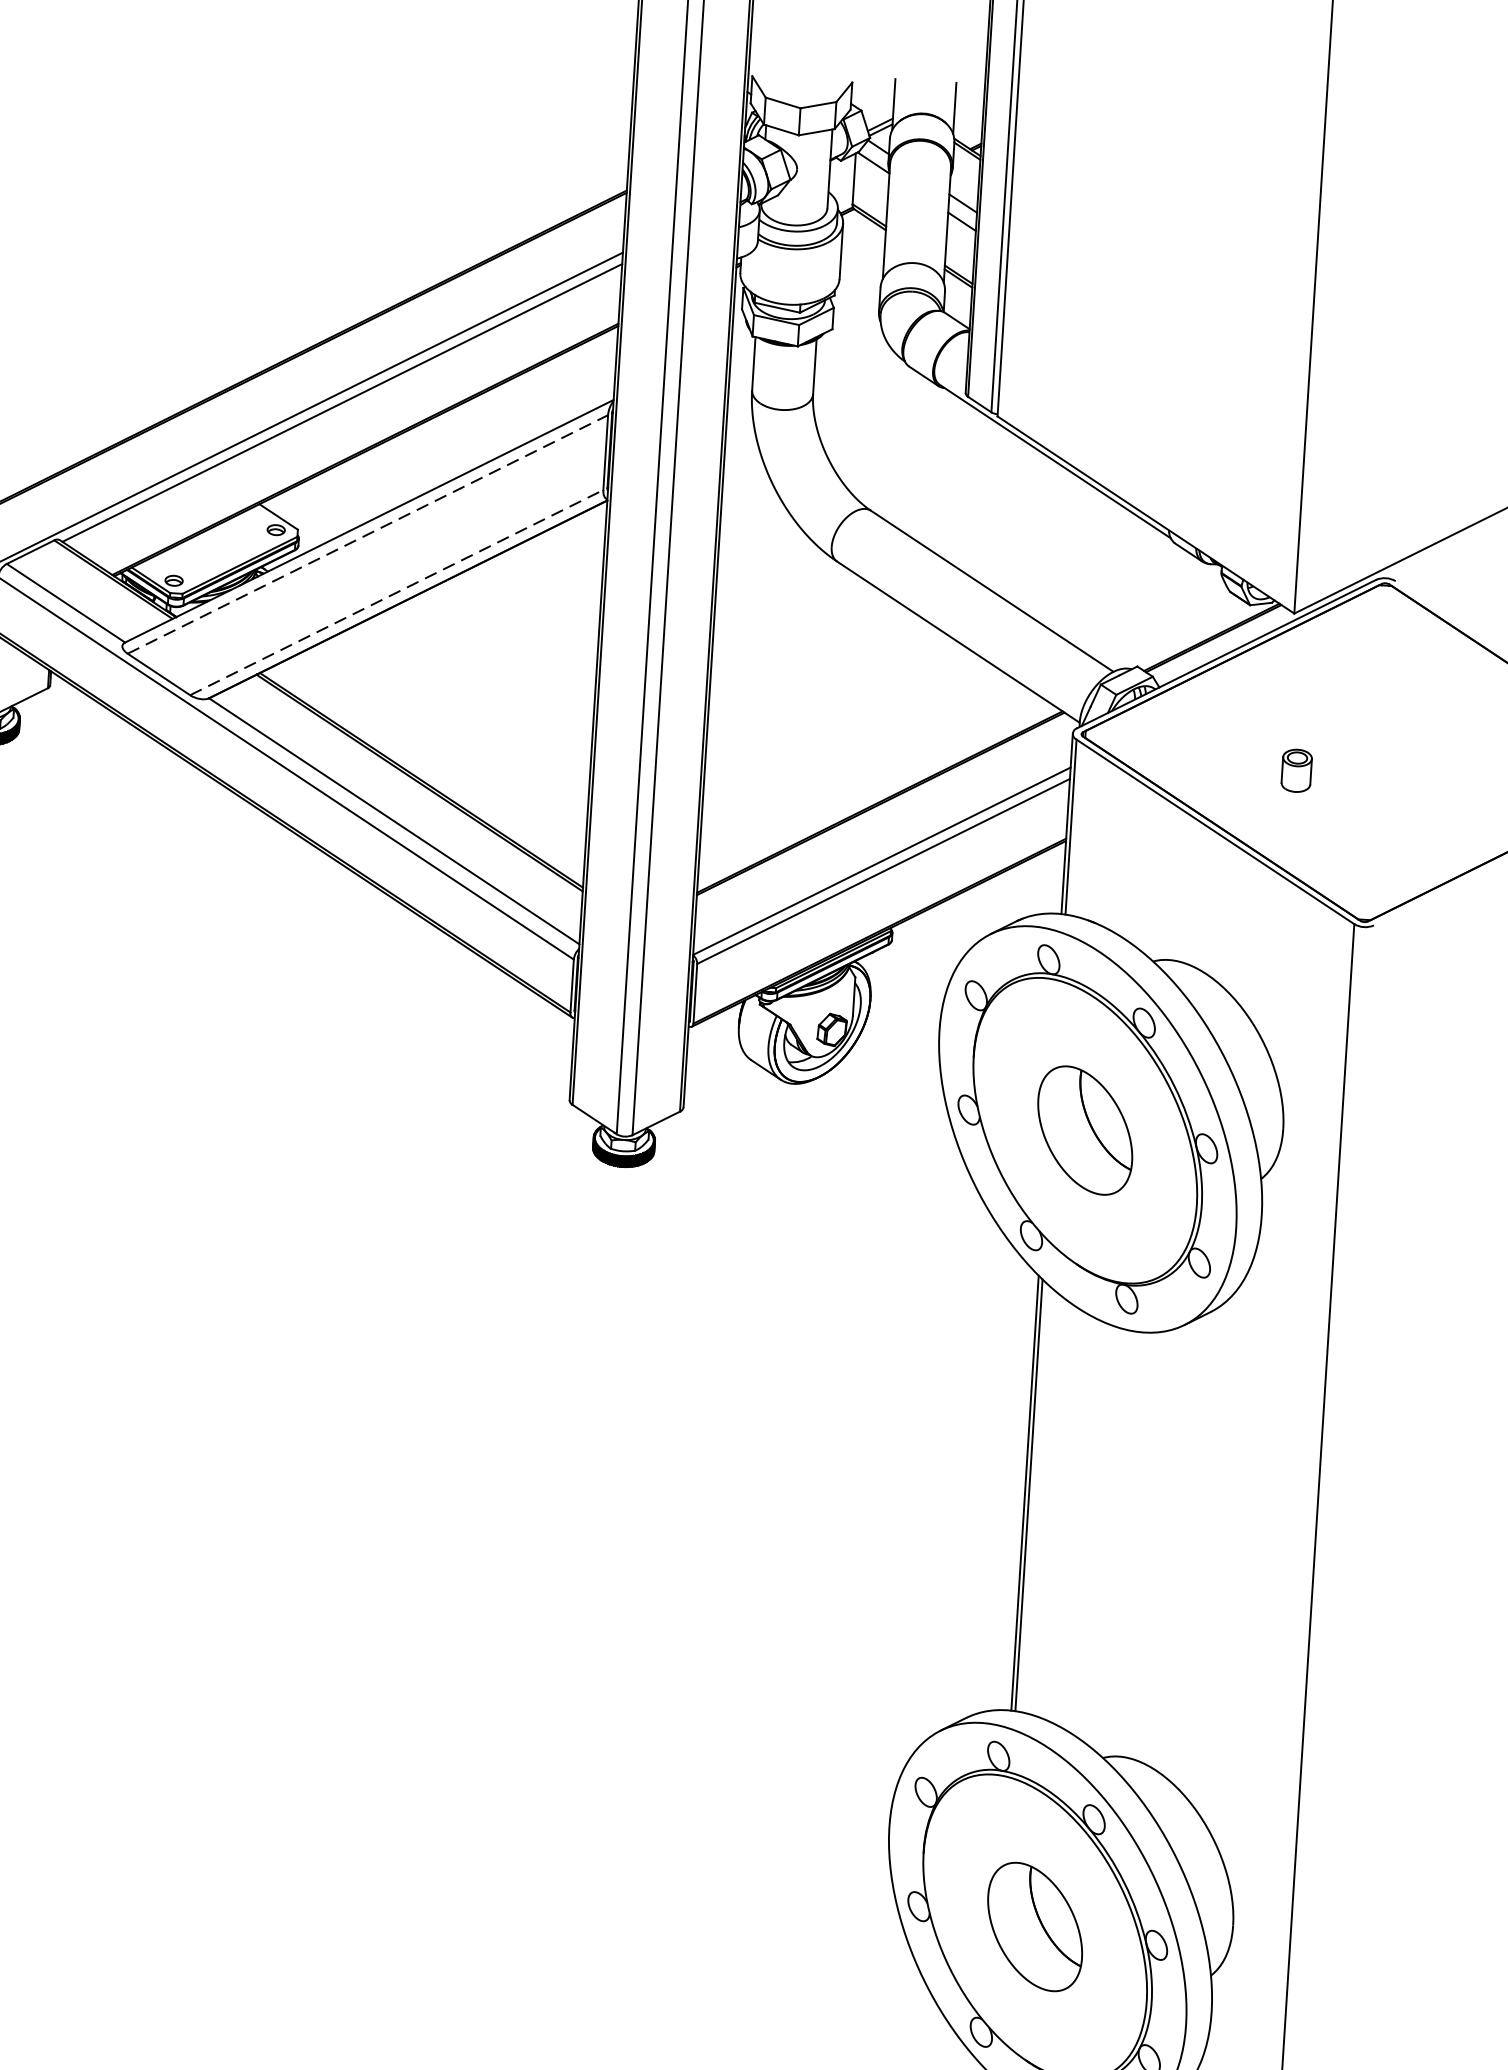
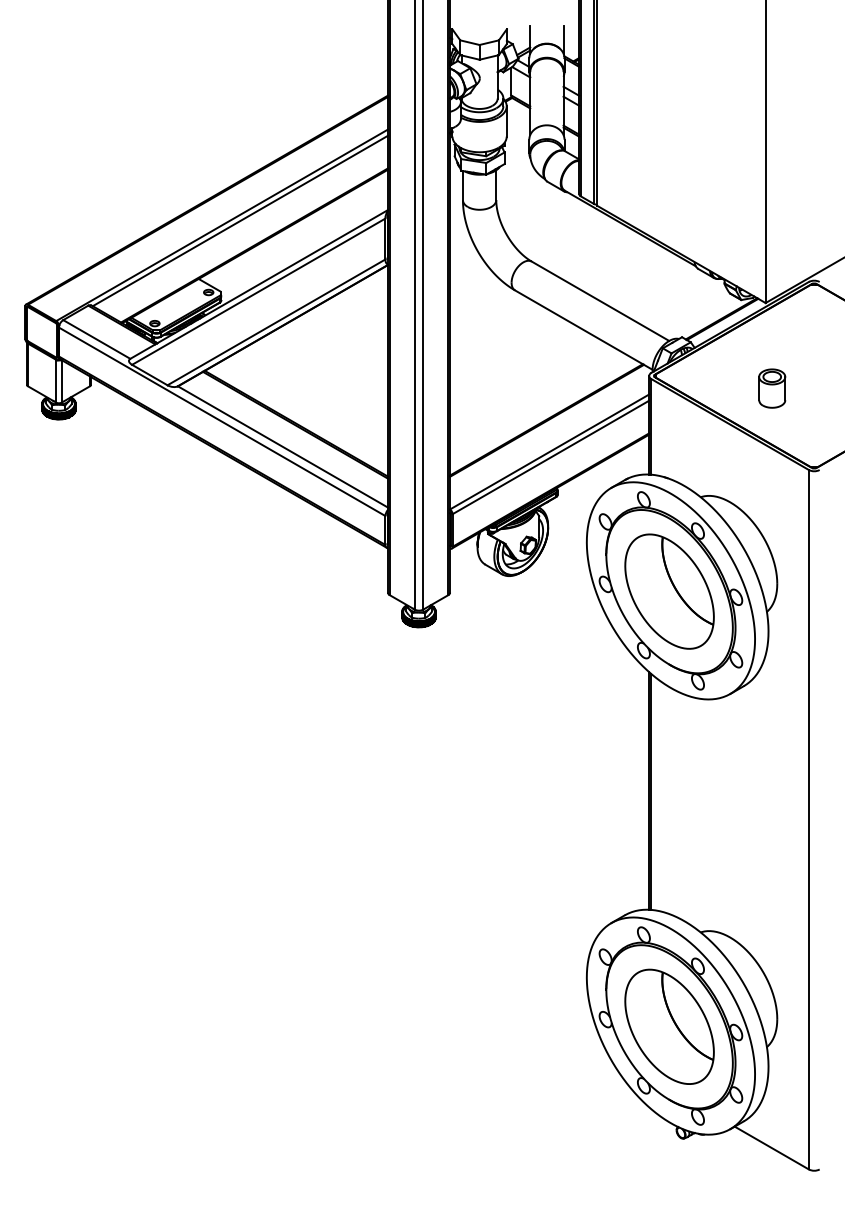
line: (369, 534) -> (259, 291), dashed -> solid
line: (396, 592) -> (276, 322), dashed -> solid
part: (1297, 770) -> (772, 388), size x1.67
part: (1085, 1130) -> (669, 591), size x1.67
part: (1035, 1926) -> (669, 1026), size x1.67

